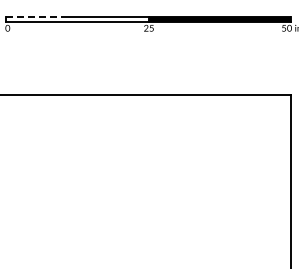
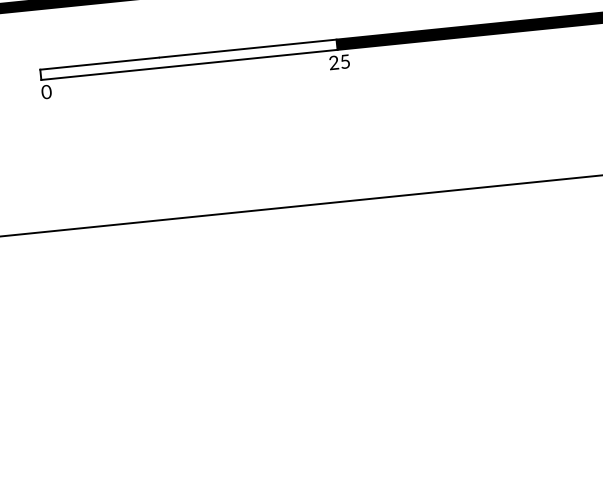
line: (34, 17) -> (99, 64), dashed -> solid

